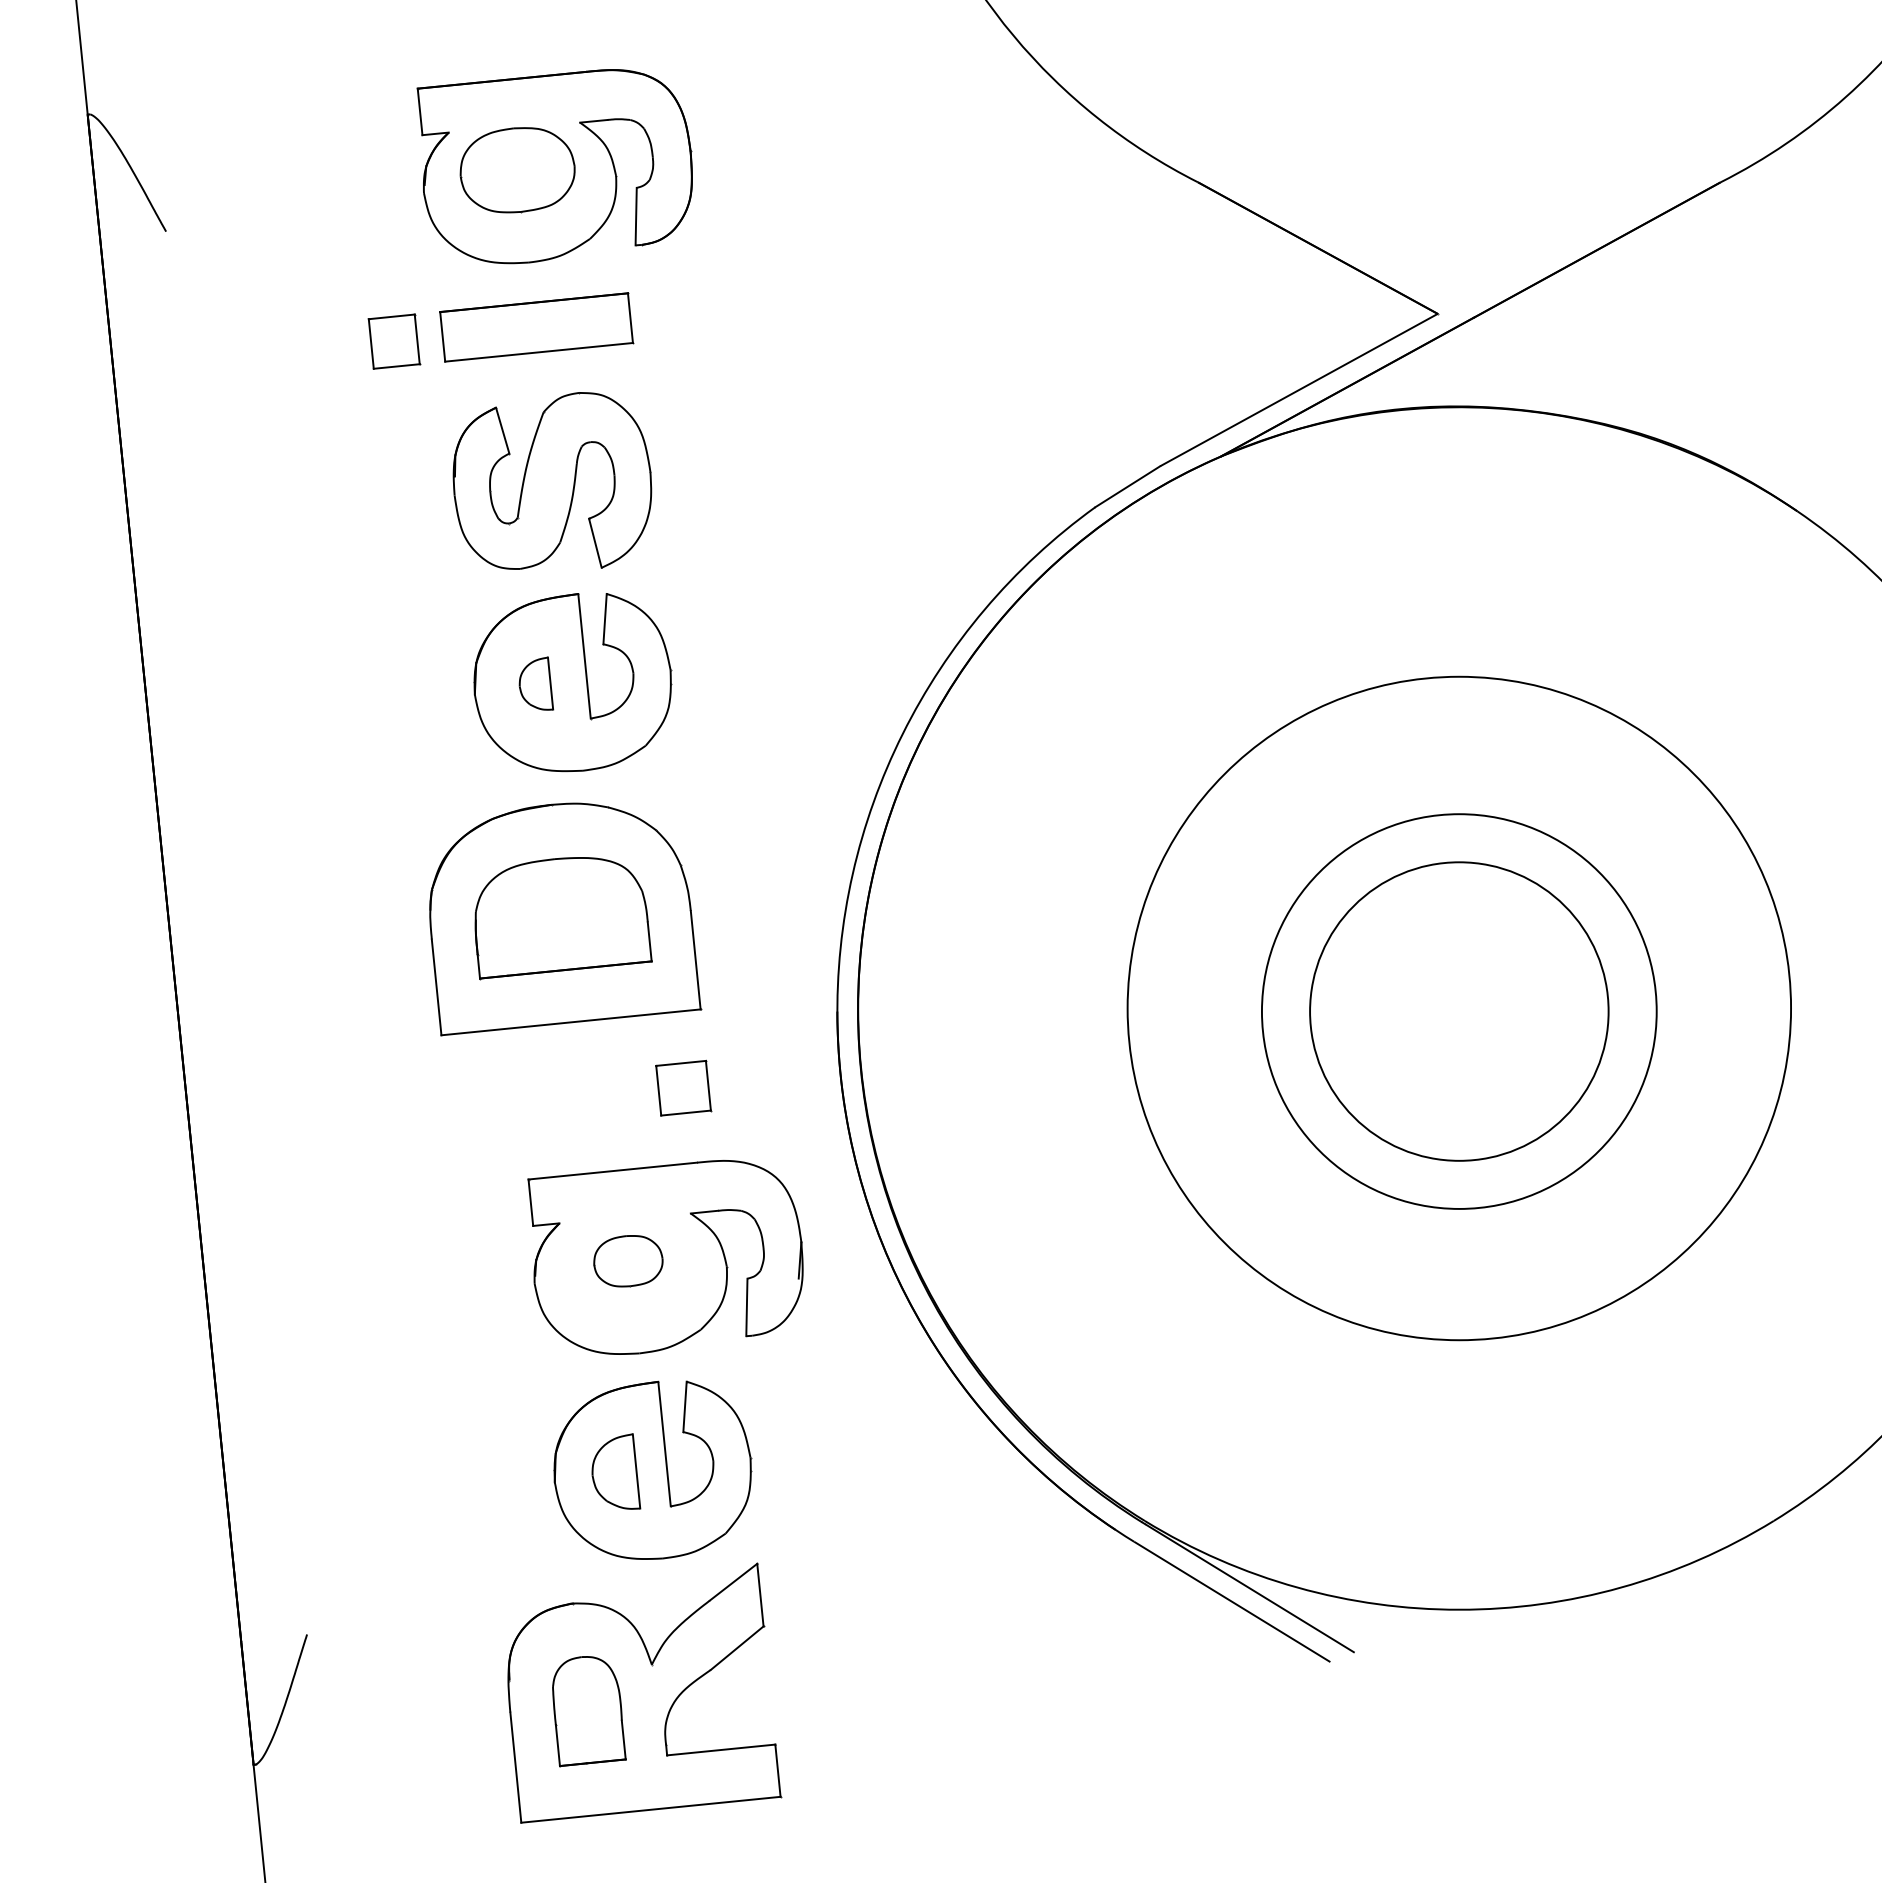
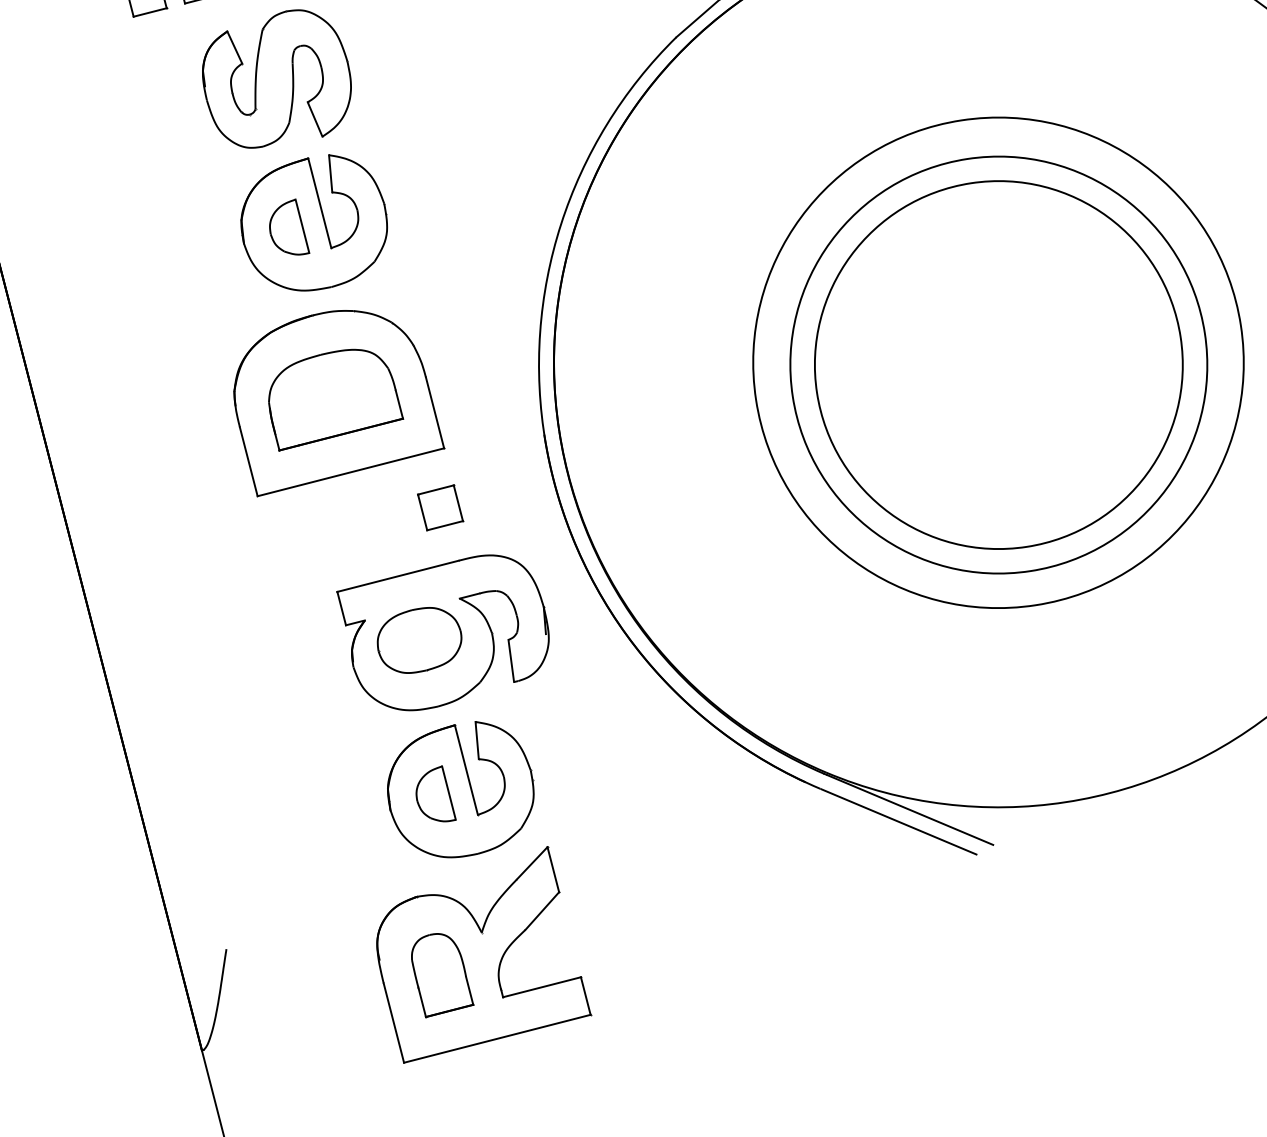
part: (536, 683) -> (287, 228), size x1.43
circle: (1459, 1011) -> (998, 365), size x1.43
circle: (1459, 1011) -> (998, 365), size x1.67
part: (628, 1261) -> (419, 640), size x1.67

